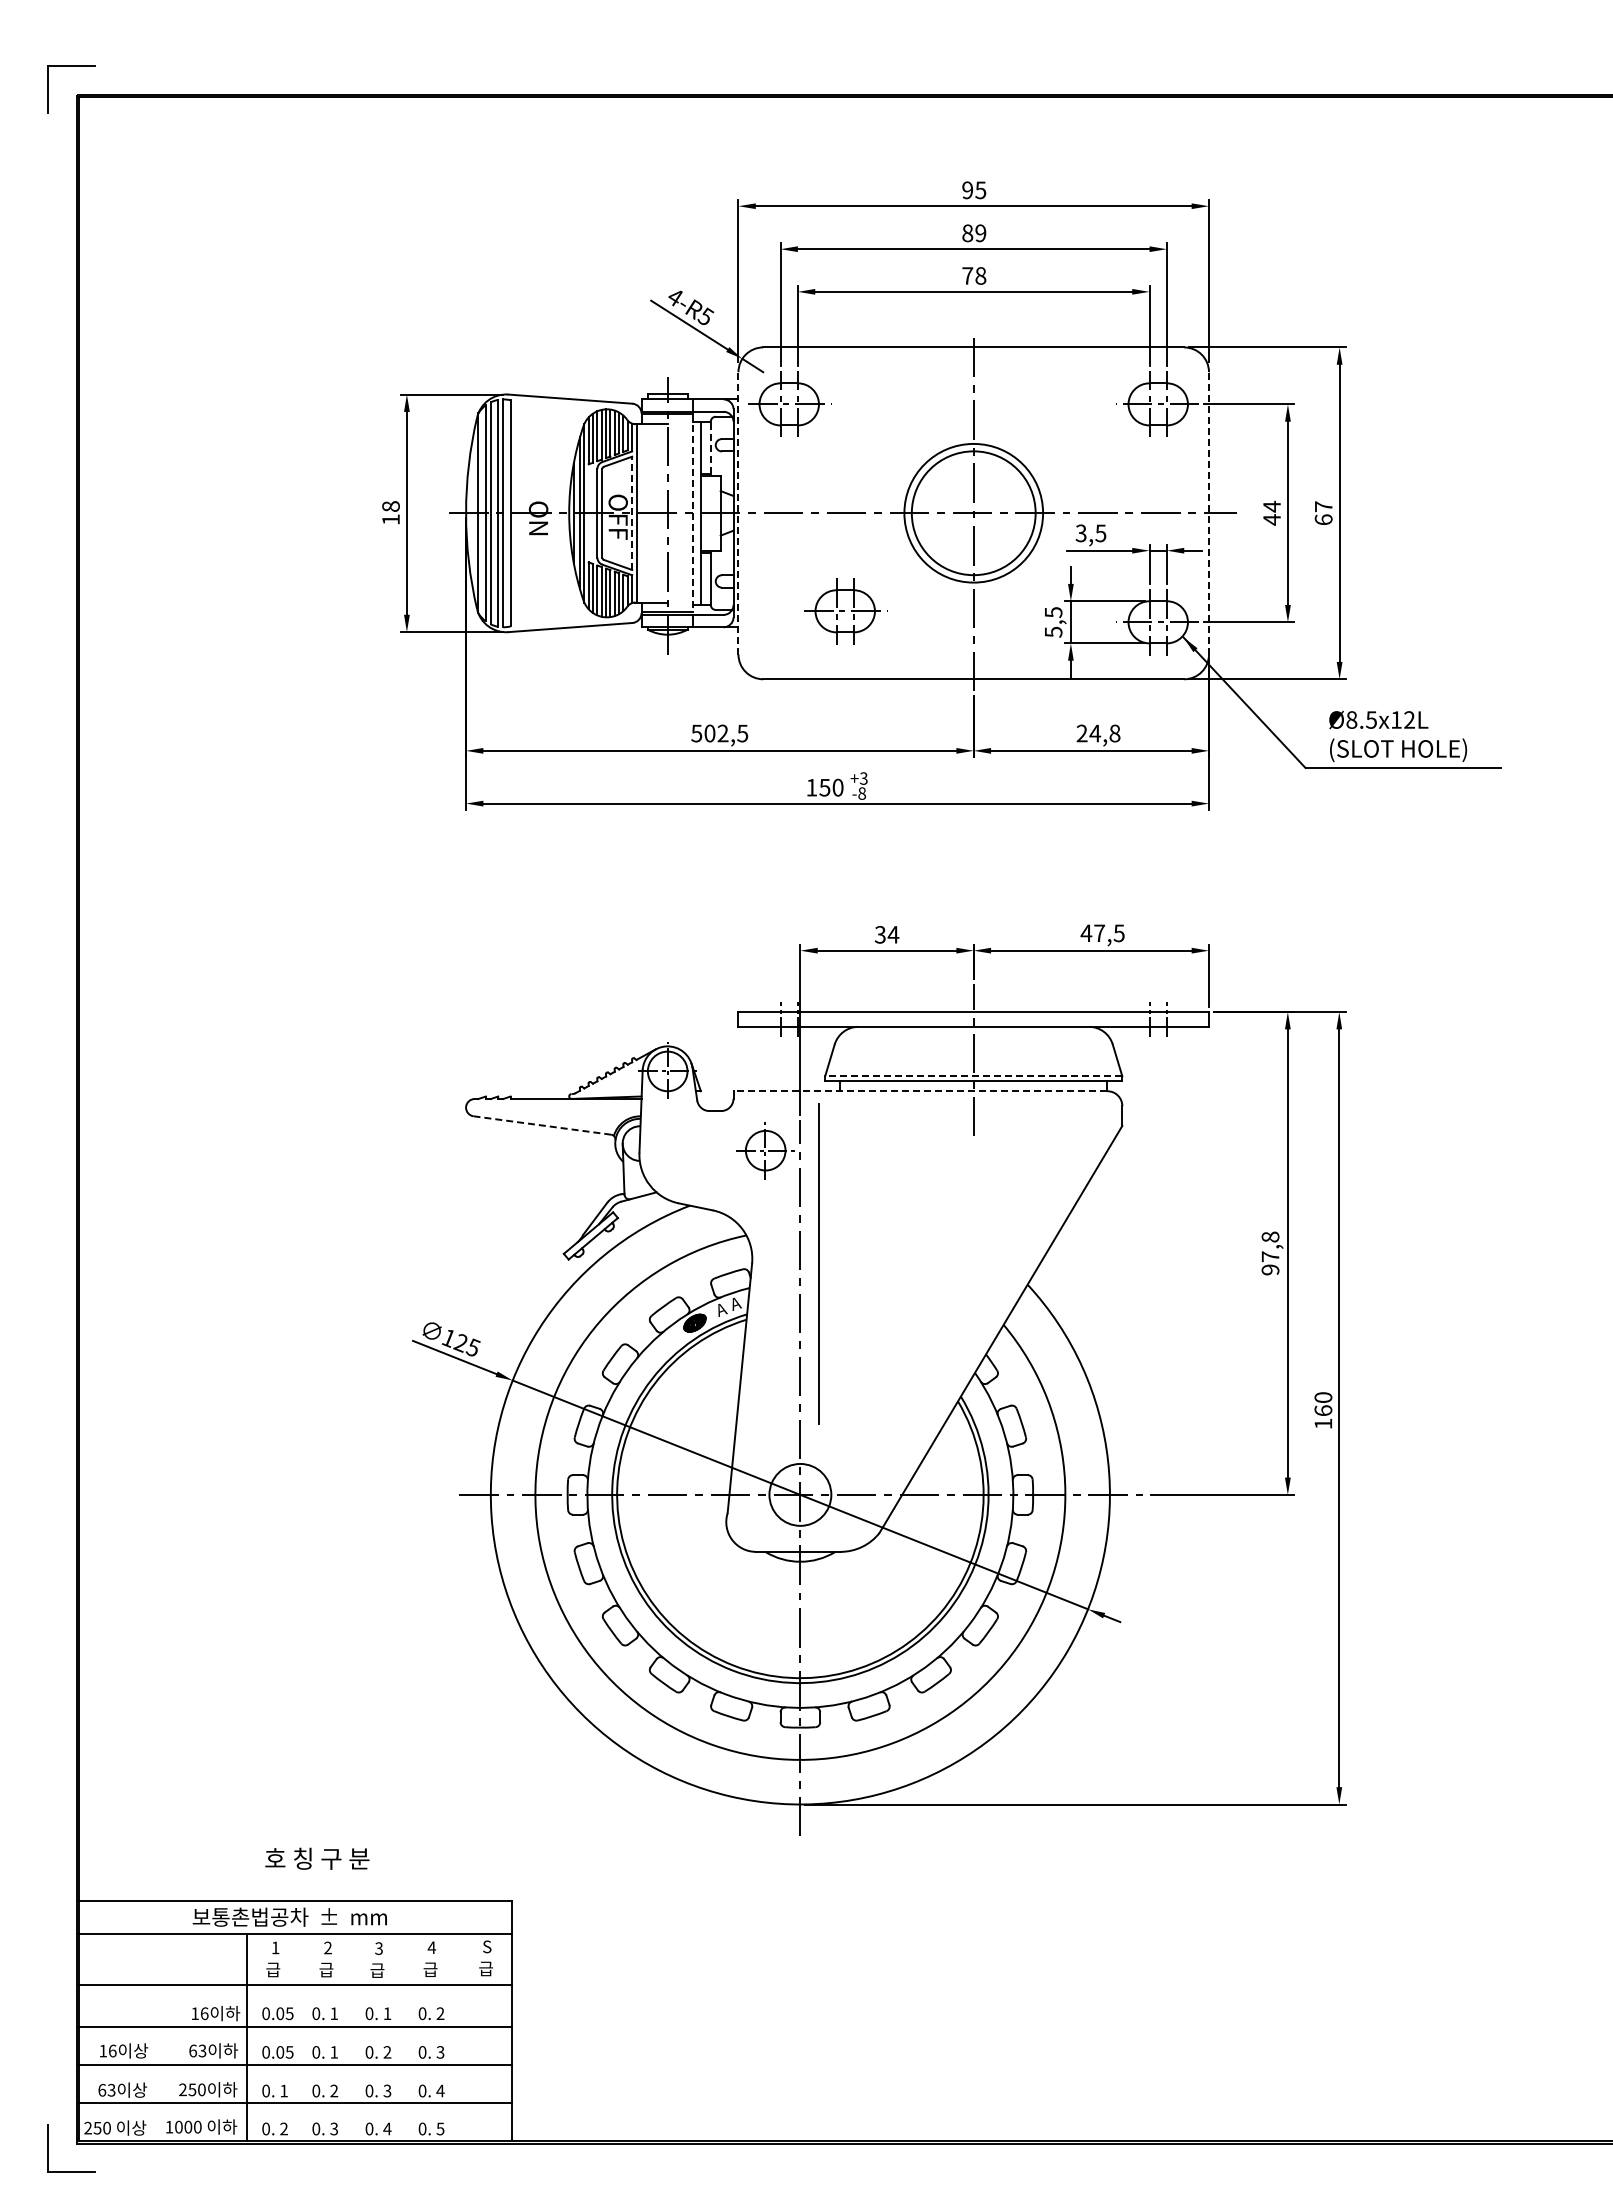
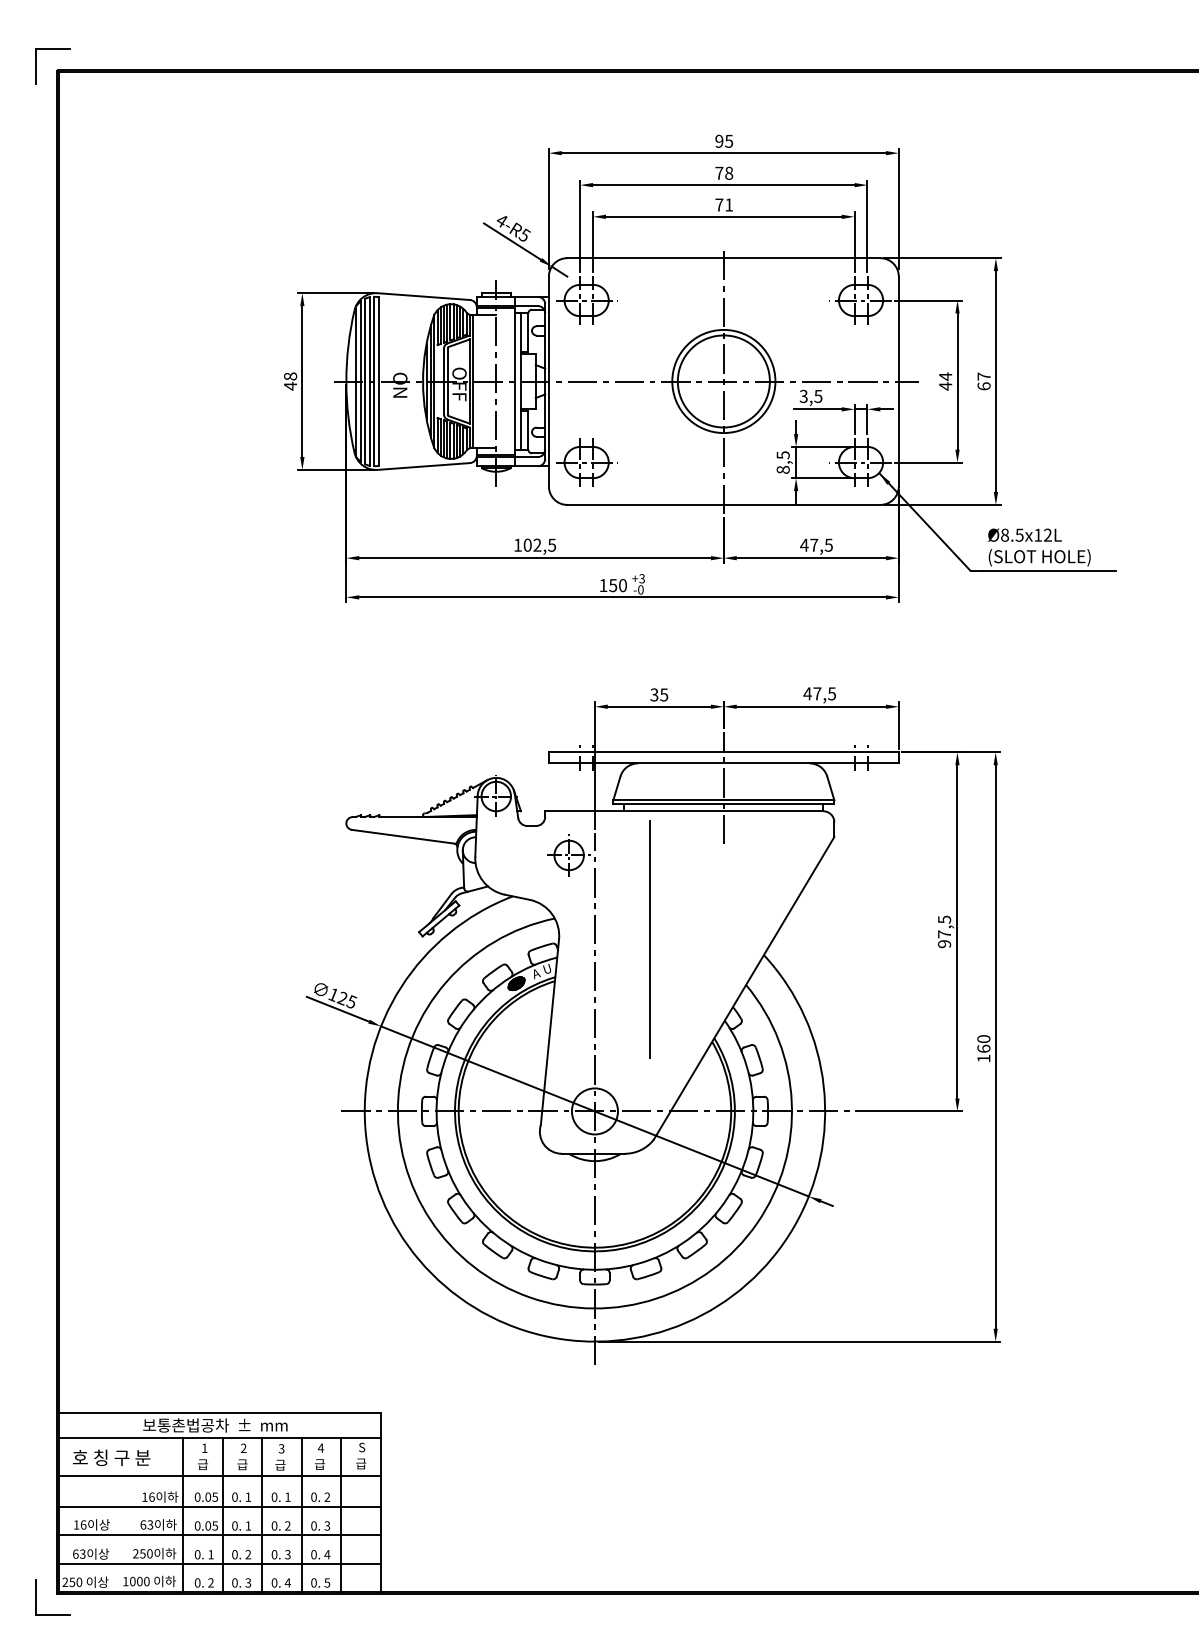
text: (974, 233) -> (724, 173), 89 -> 78
text: (980, 275) -> (728, 204), 78 -> 71
line: (710, 447) -> (528, 332), dashed -> solid
line: (738, 512) -> (548, 380), dashed -> solid
line: (1209, 512) -> (899, 380), dashed -> solid
line: (632, 513) -> (470, 381), dashed -> solid
line: (693, 513) -> (515, 381), dashed -> solid
text: (390, 519) -> (290, 386), 18 -> 48
part: (845, 611) -> (586, 462), moved
text: (1053, 631) -> (783, 469), 5,5 -> 8,5
text: (696, 733) -> (517, 545), 502,5 -> 102,5
text: (1098, 733) -> (816, 545), 24,8 -> 47,5
text: (861, 793) -> (640, 589), -8 -> -0
text: (893, 934) -> (664, 694), 34 -> 35
line: (973, 1076) -> (723, 800), dashed -> solid
line: (920, 1091) -> (684, 811), dashed -> solid
line: (541, 1125) -> (402, 836), dashed -> solid
text: (1270, 1236) -> (944, 919), 97,8 -> 97,5
line: (818, 1263) -> (650, 939), moved
text: (735, 1303) -> (546, 969), A -> U
text: (317, 1858) -> (111, 1457), moved
line: (300, 2037) -> (223, 1514), added
line: (353, 2037) -> (262, 1514), added
line: (406, 2037) -> (302, 1514), added
line: (459, 2037) -> (341, 1514), added

